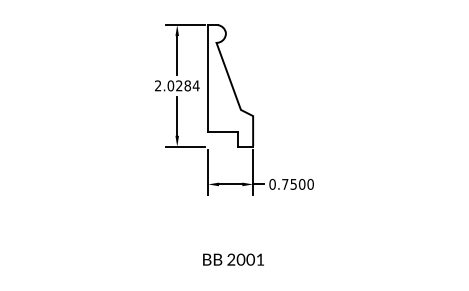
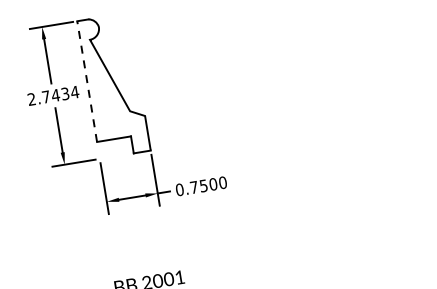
line: (208, 77) -> (87, 80), solid -> dashed
text: (179, 85) -> (55, 94), 2.0284 -> 2.7434

